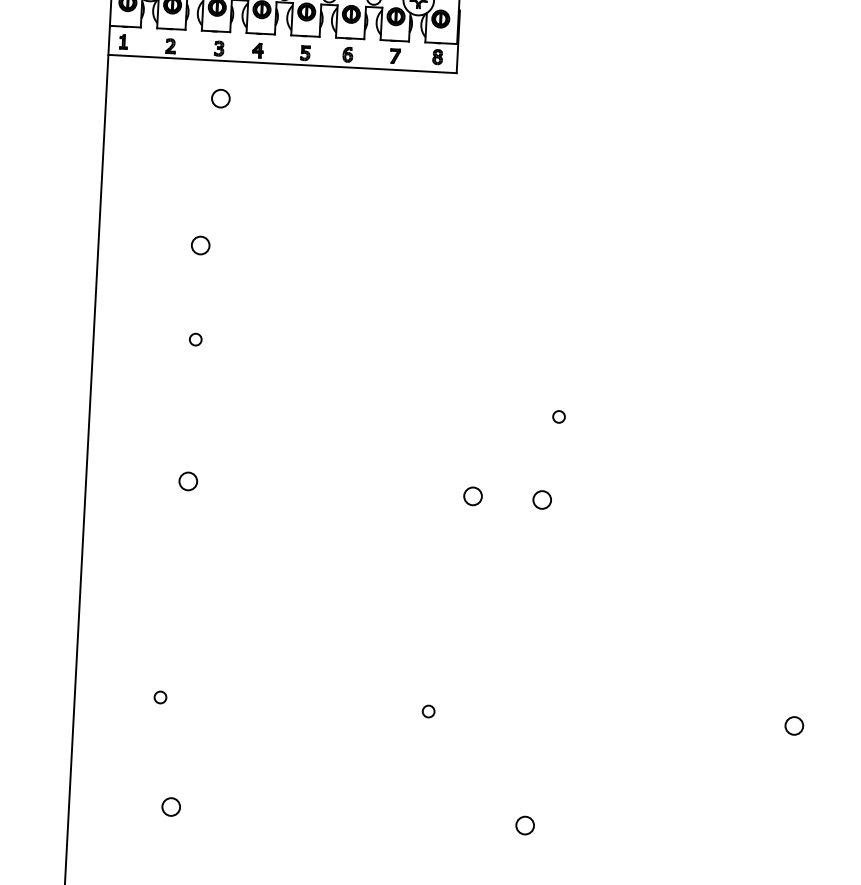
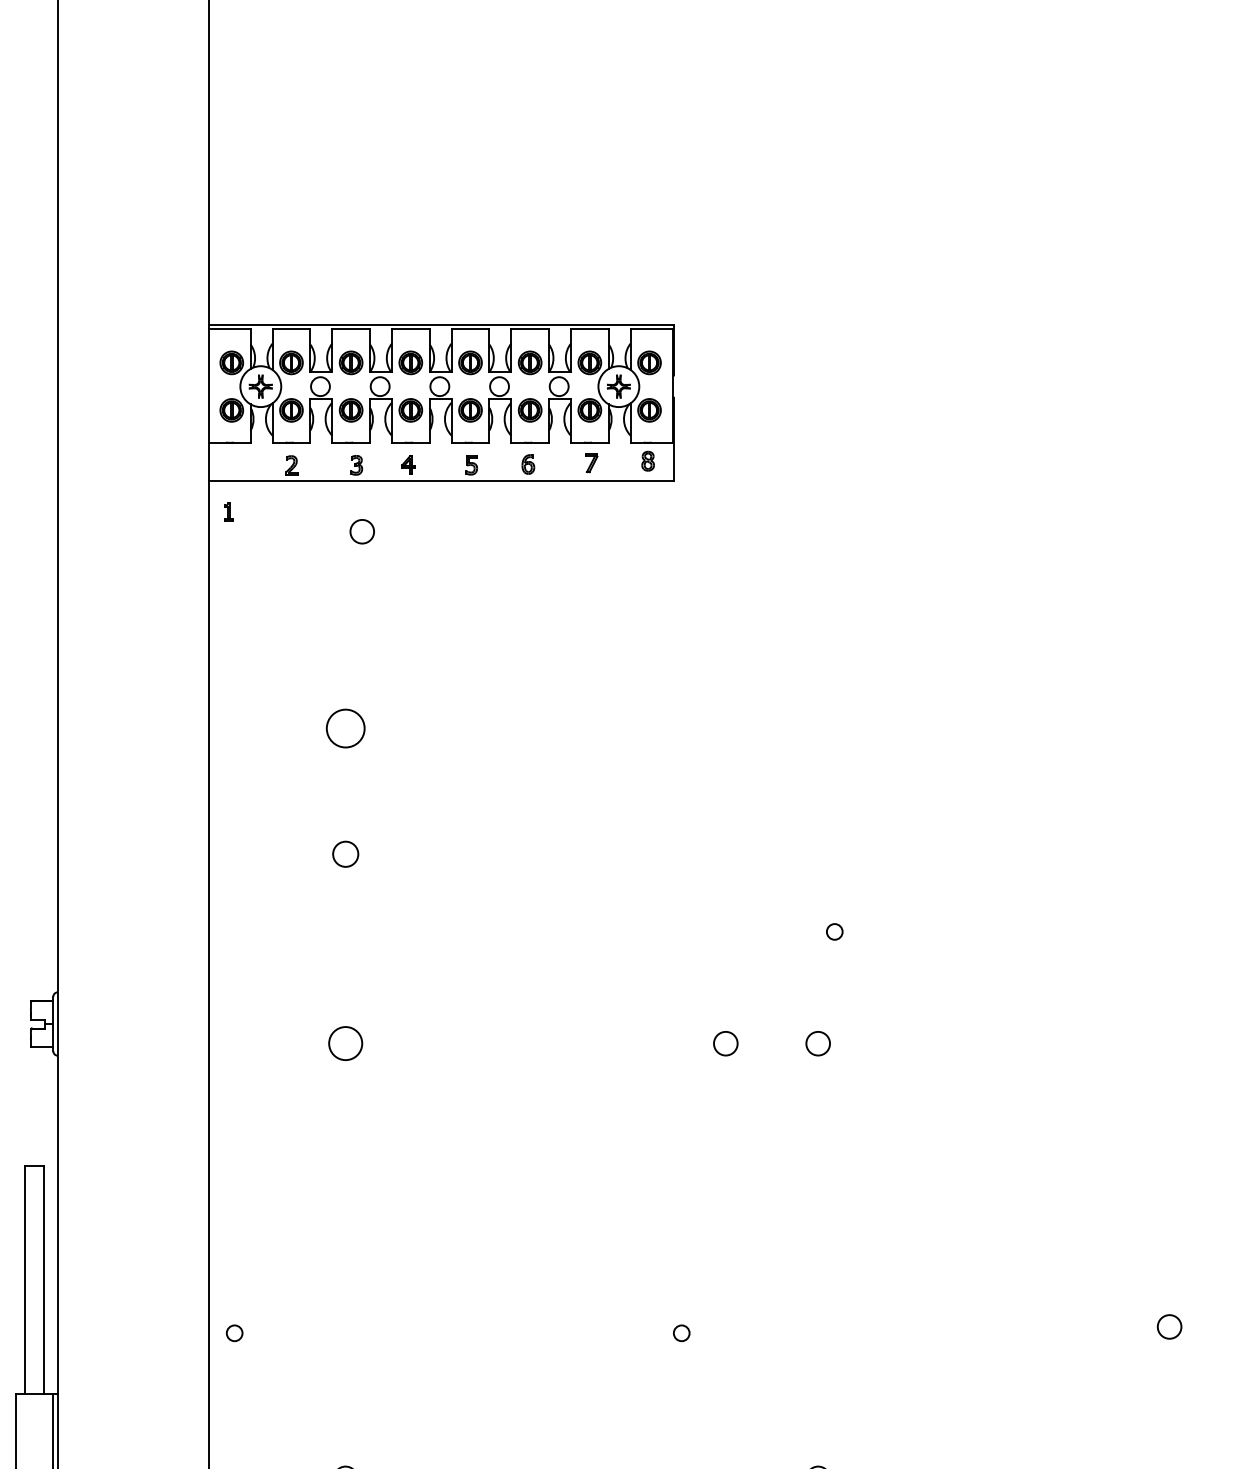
part: (123, 41) -> (228, 511), moved
circle: (200, 245) -> (345, 728), size x1.6
circle: (195, 339) -> (345, 854), size x1.6
circle: (188, 481) -> (345, 1043), size x1.4
circle: (160, 697) -> (234, 1333), moved

